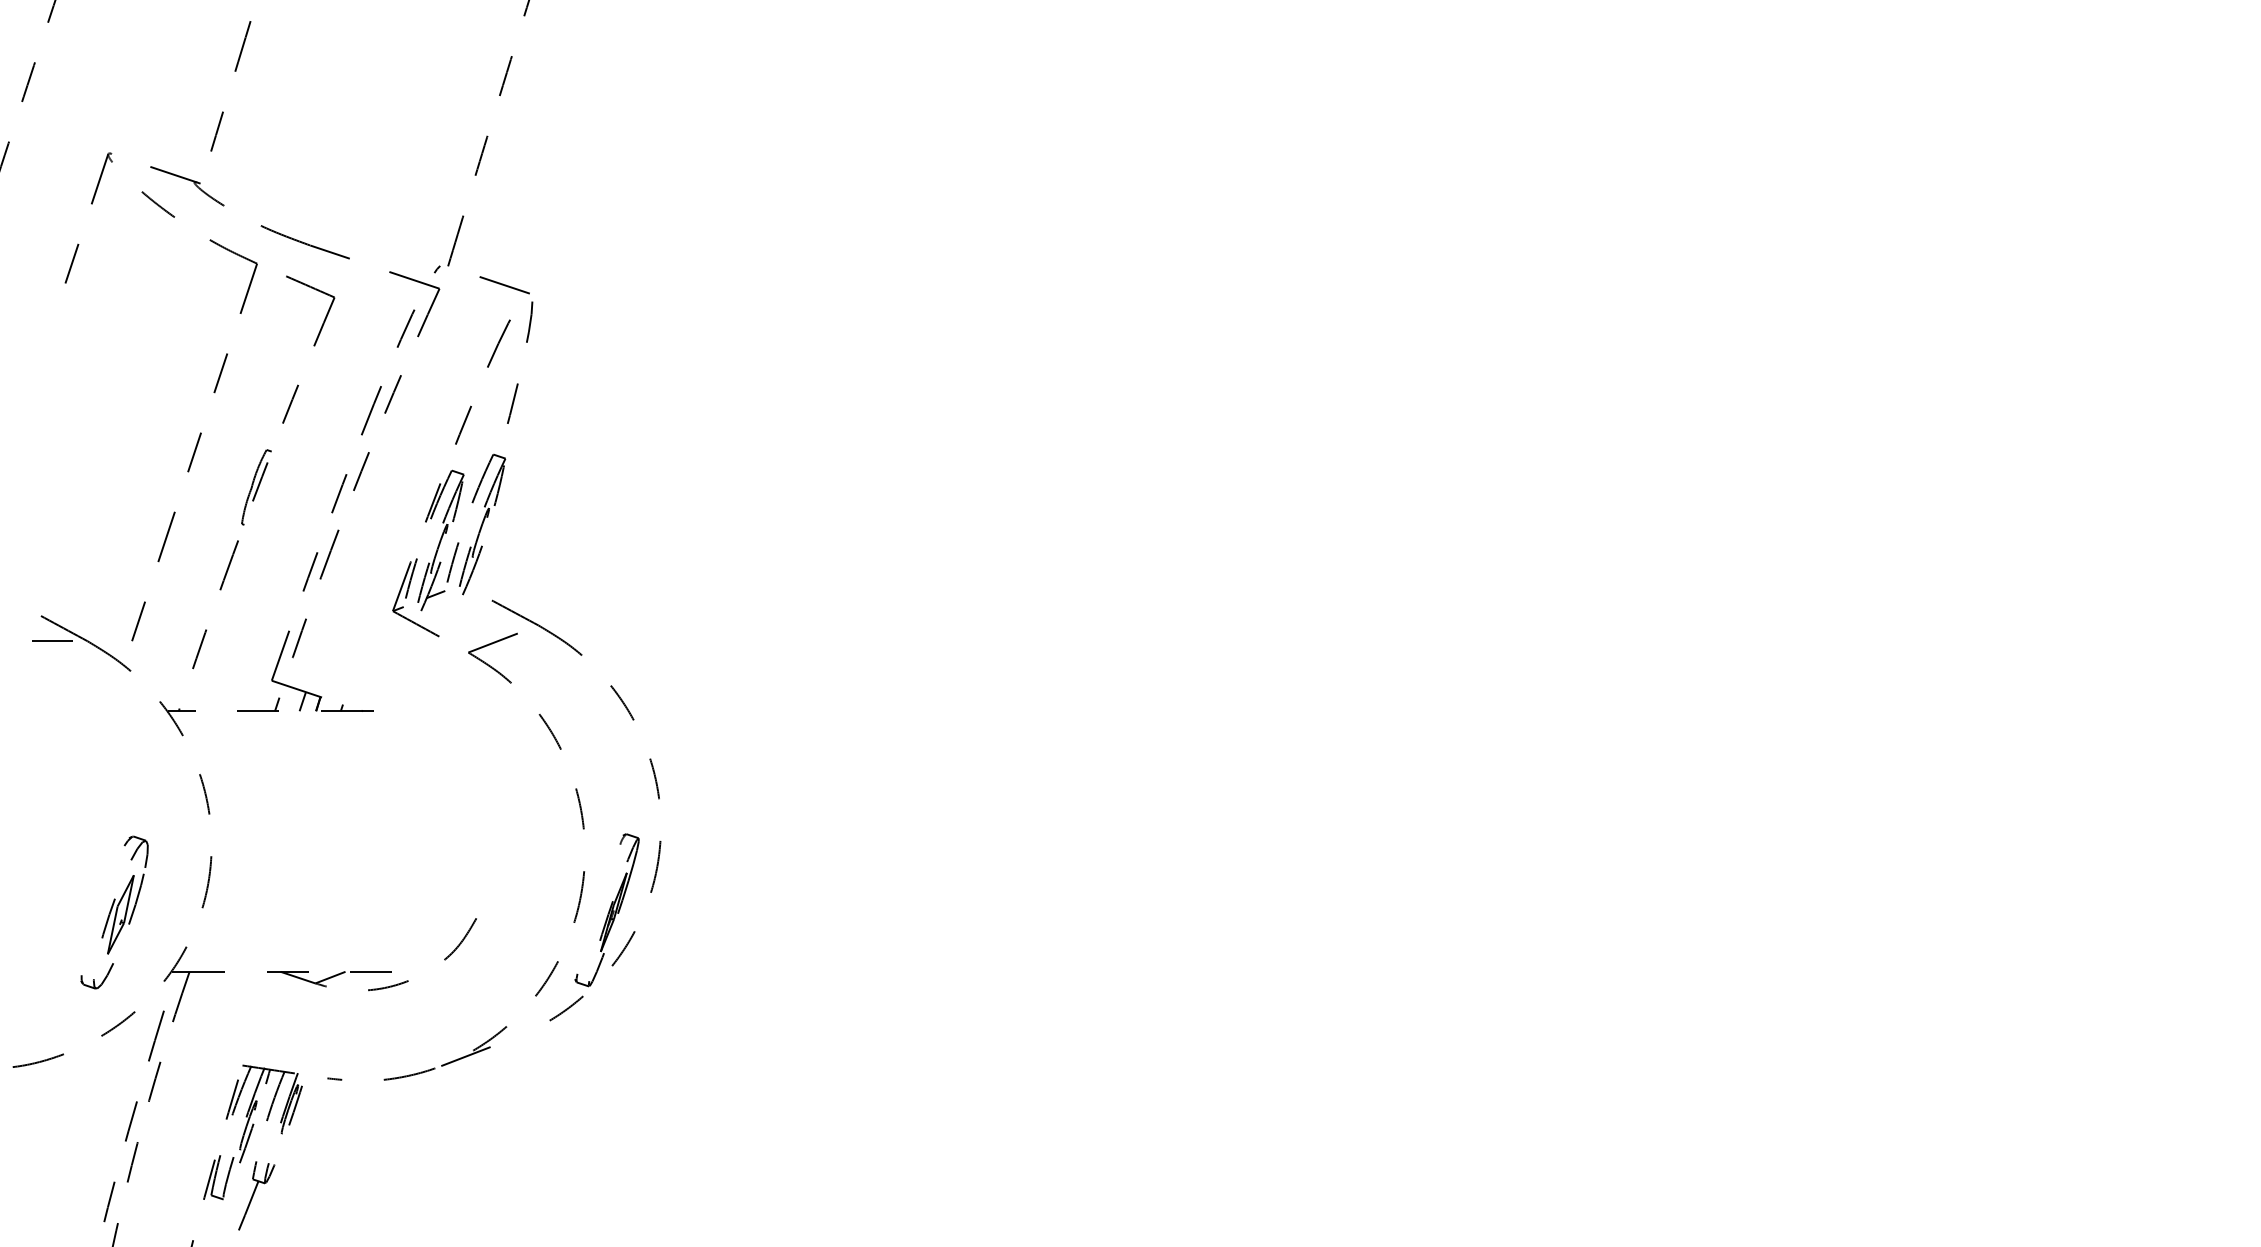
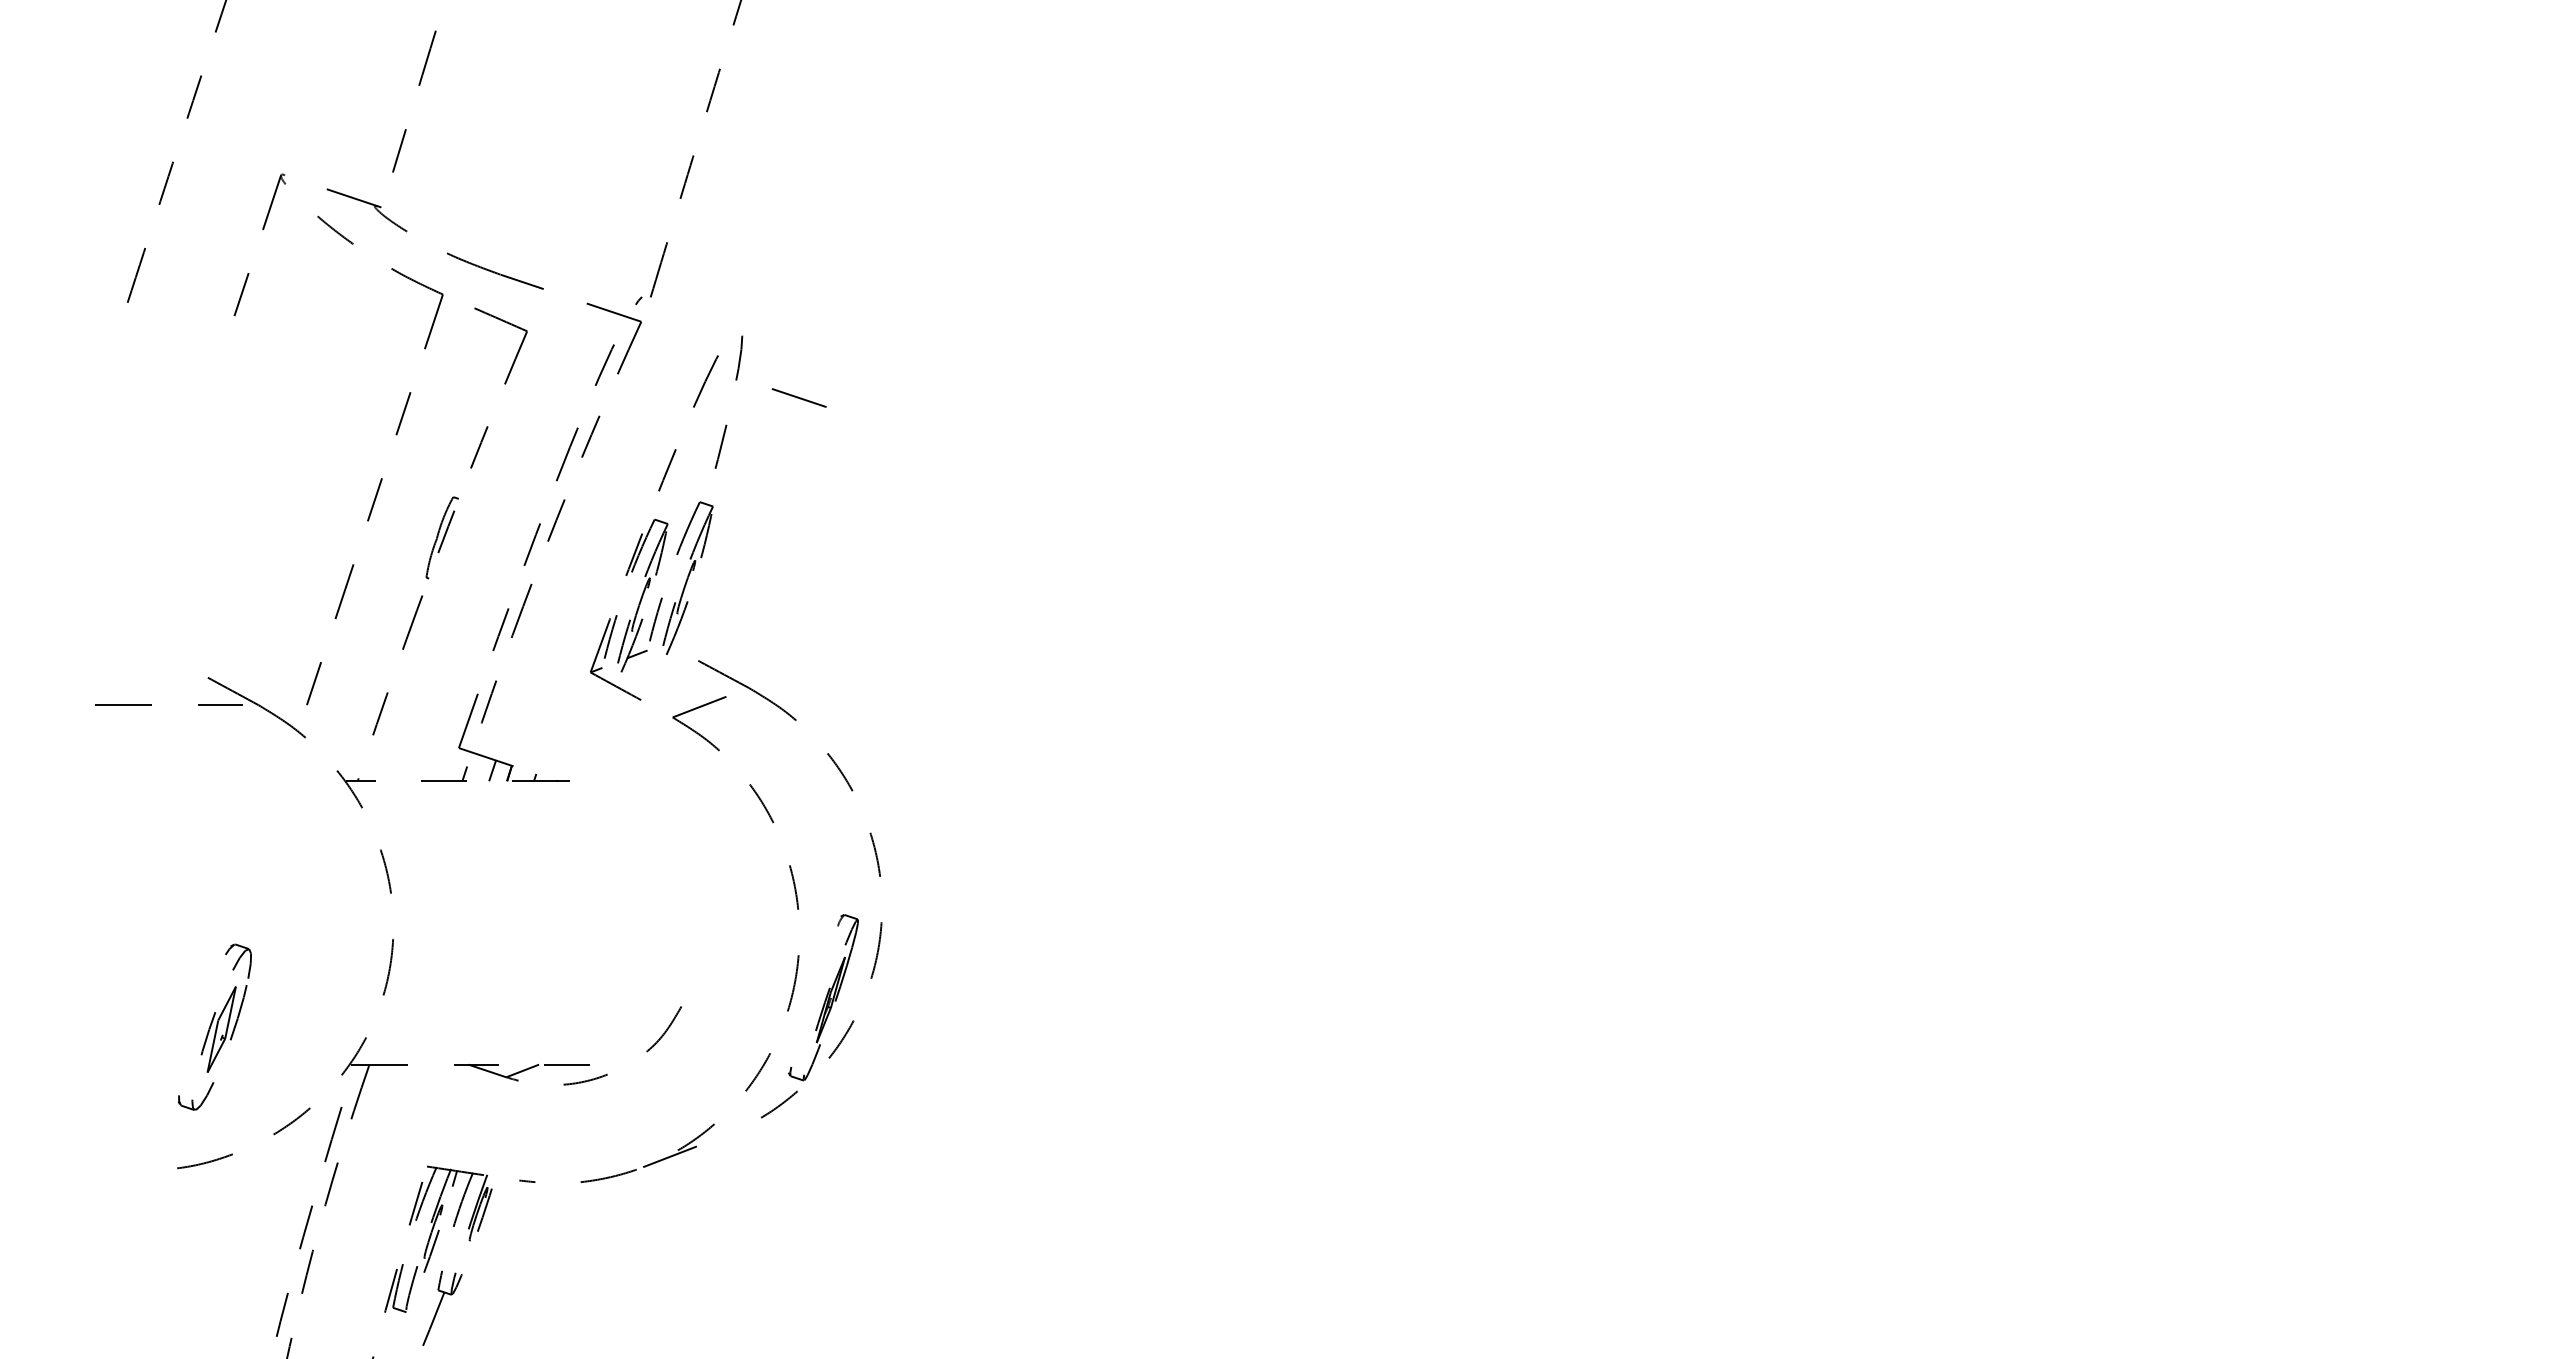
line: (504, 284) -> (798, 397), moved
part: (114, 911) -> (214, 1026), moved

